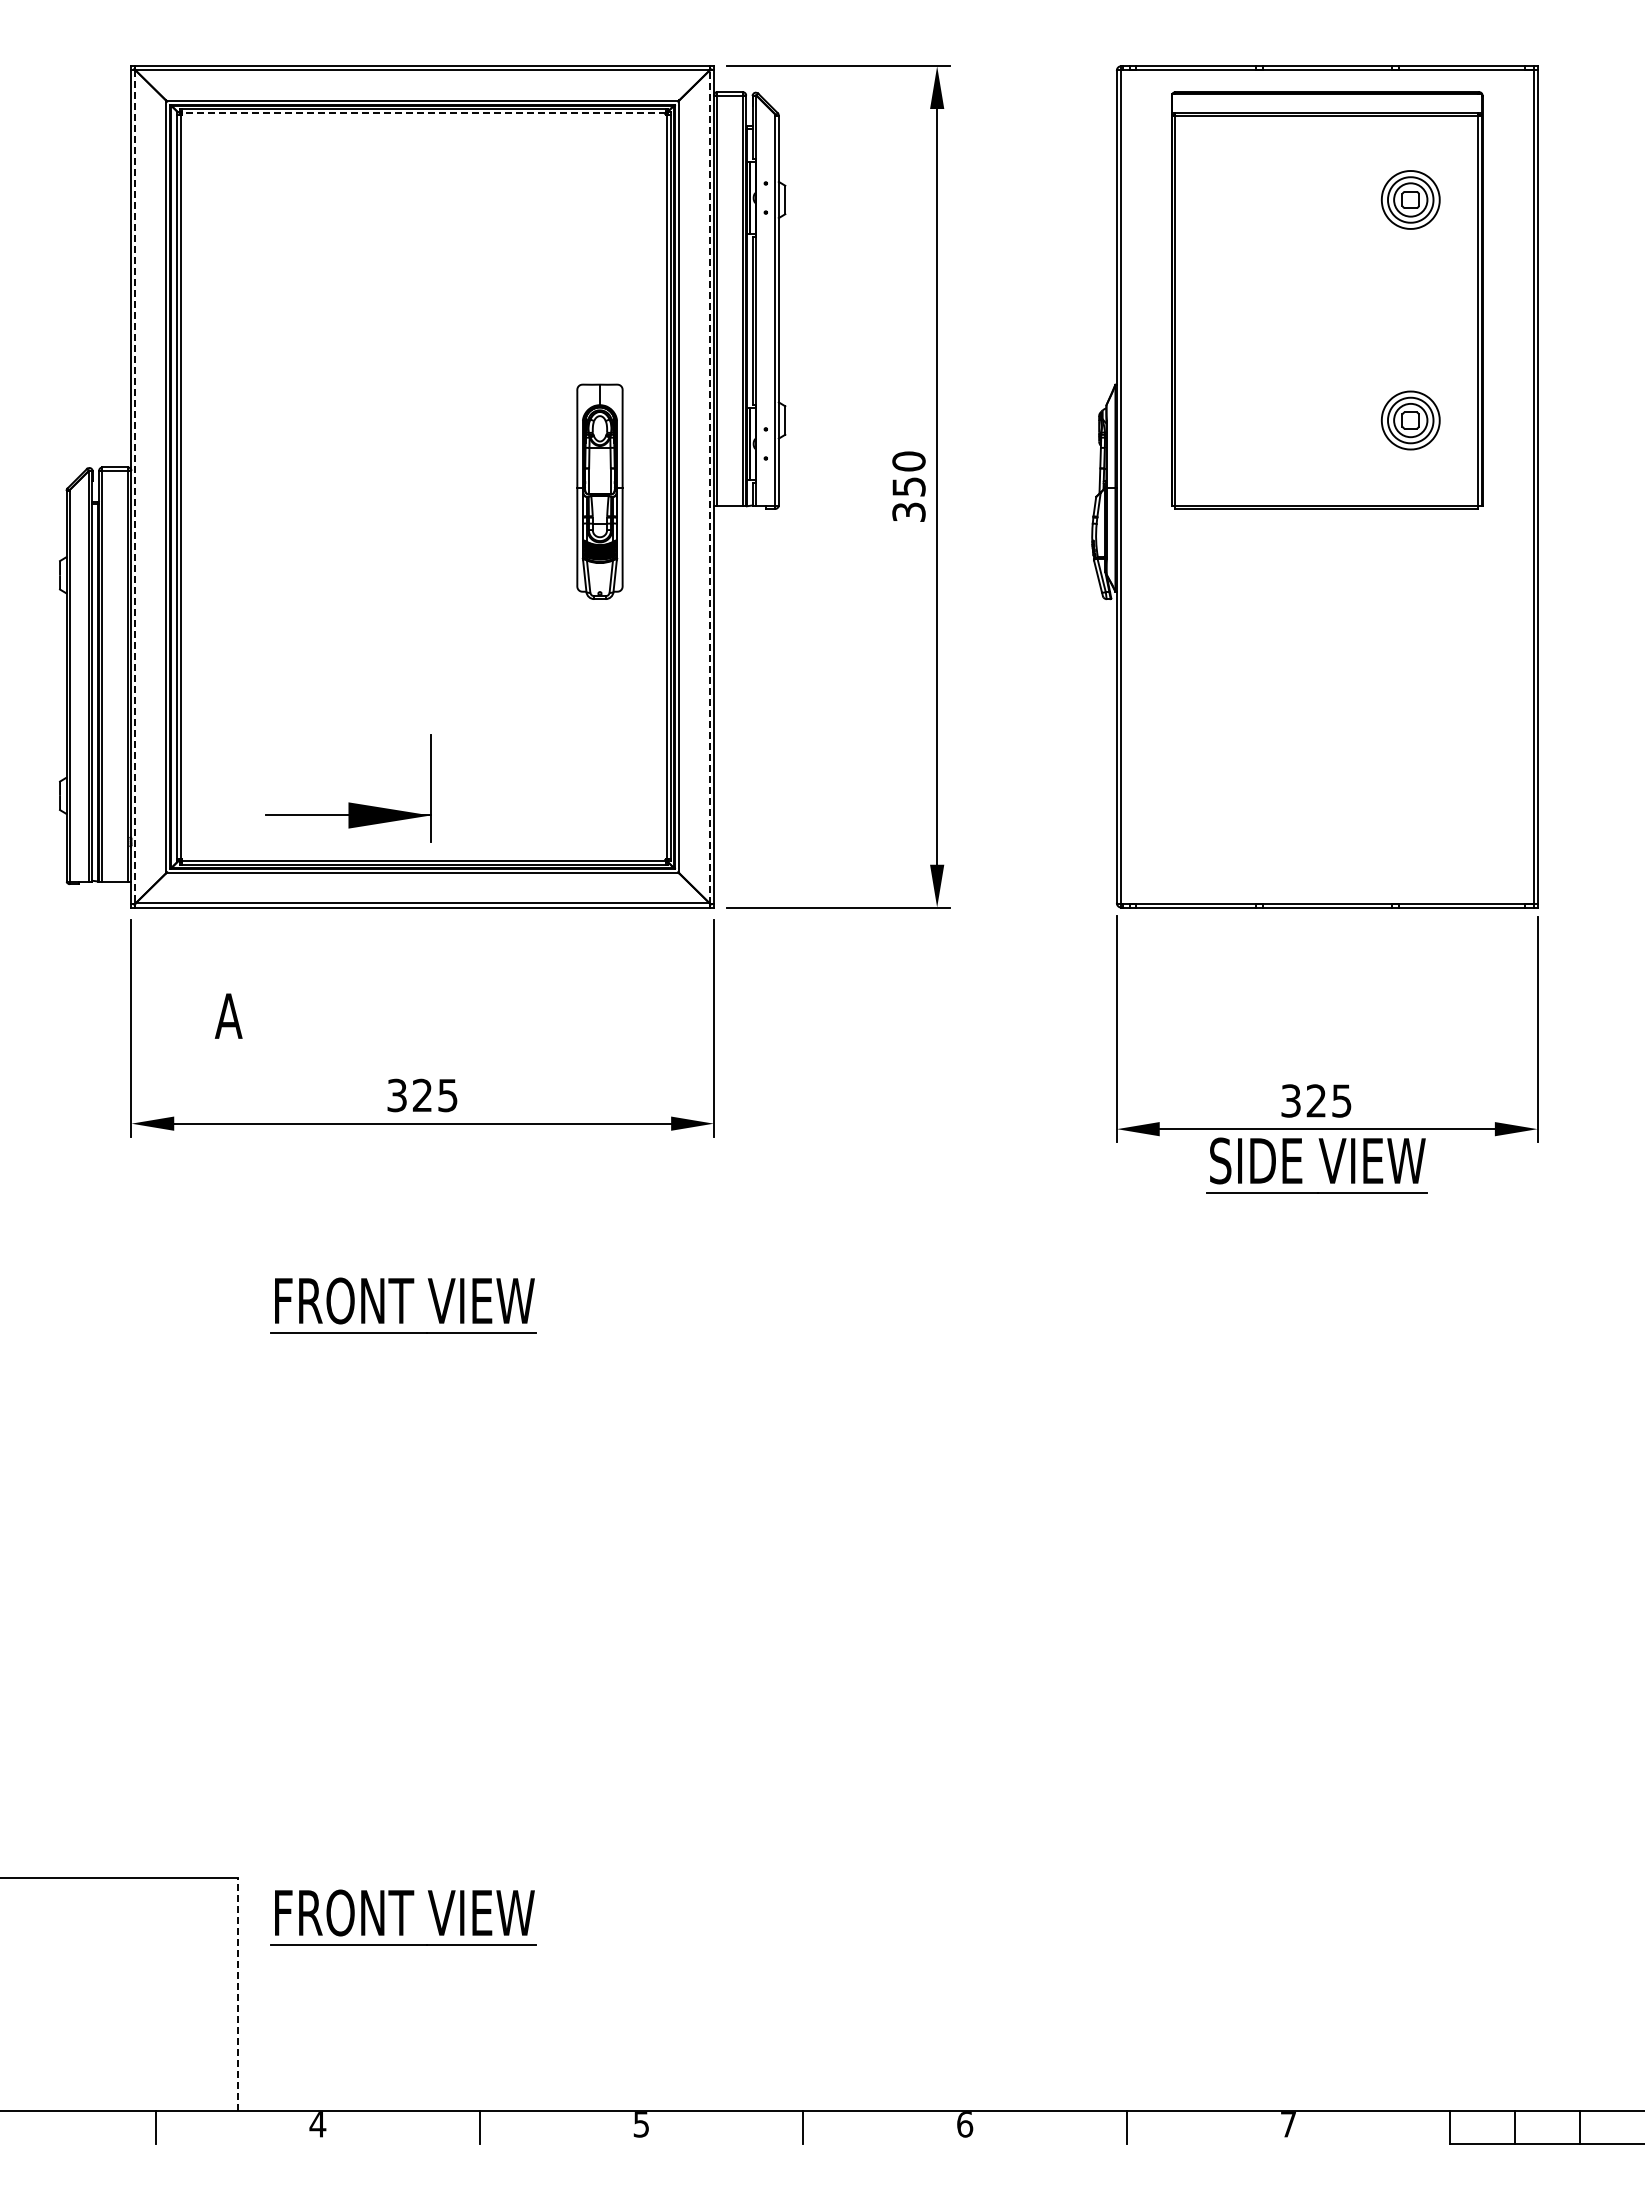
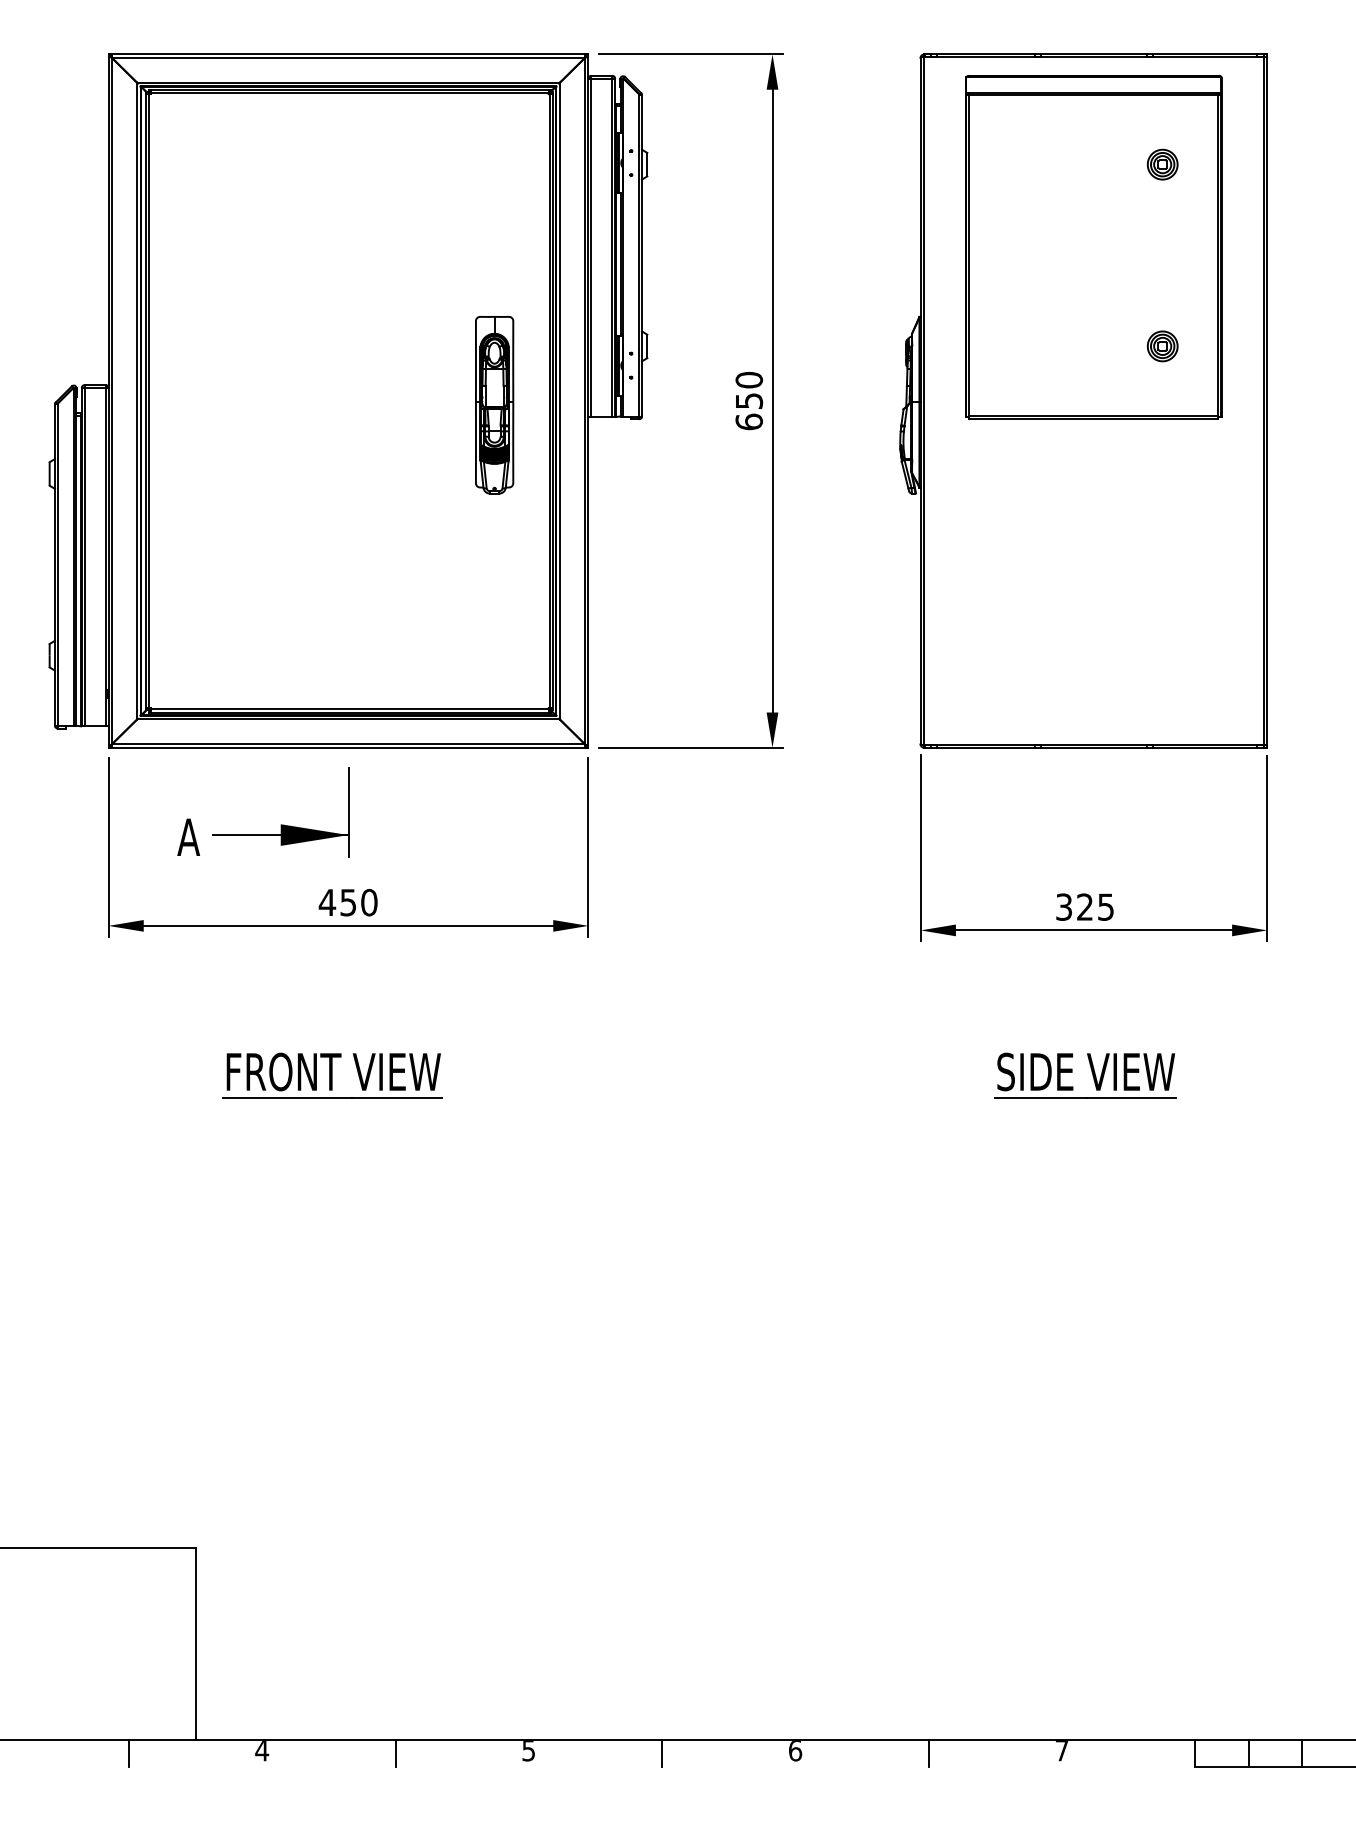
line: (423, 113) -> (349, 93), dashed -> solid
part: (1410, 199) -> (1162, 164), size x0.62
part: (1410, 420) -> (1162, 346), size x0.62
line: (135, 486) -> (111, 400), dashed -> solid
line: (709, 486) -> (584, 400), dashed -> solid
text: (908, 512) -> (748, 422), 350 -> 650
part: (348, 802) -> (280, 824), moved
text: (422, 1095) -> (348, 902), 325 -> 450
part: (1324, 1162) -> (1091, 1073), moved
part: (403, 1917) -> (332, 1580), removed
line: (237, 1994) -> (195, 1643), dashed -> solid

